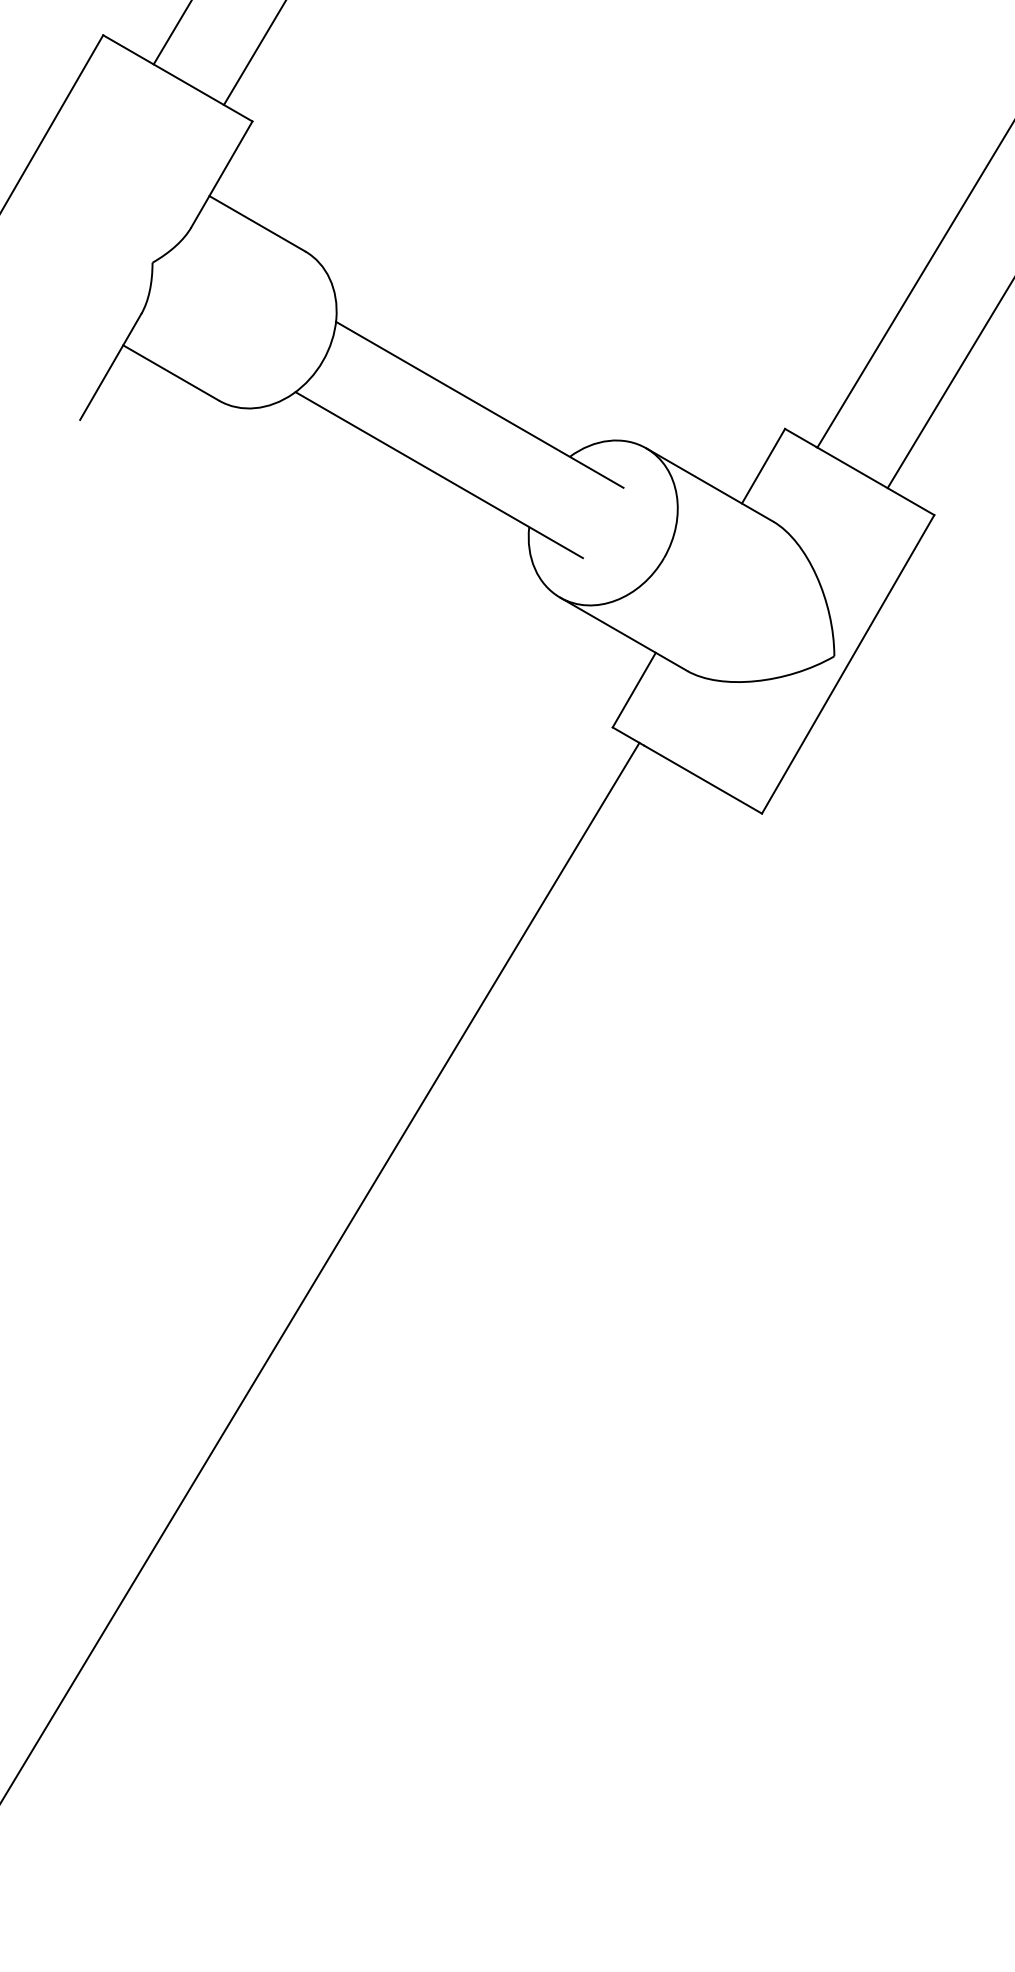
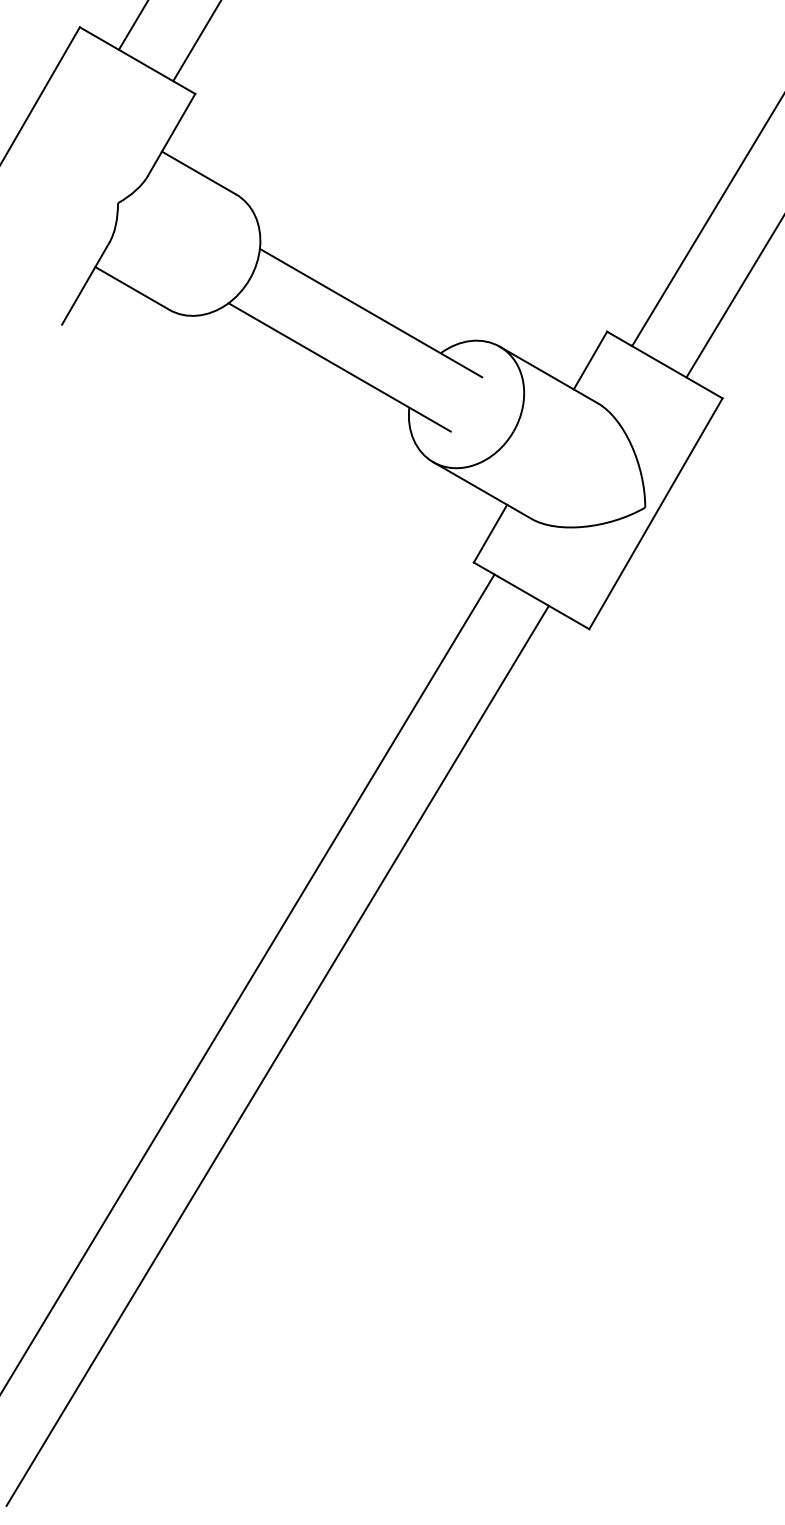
line: (358, 1365) -> (277, 1055), added

